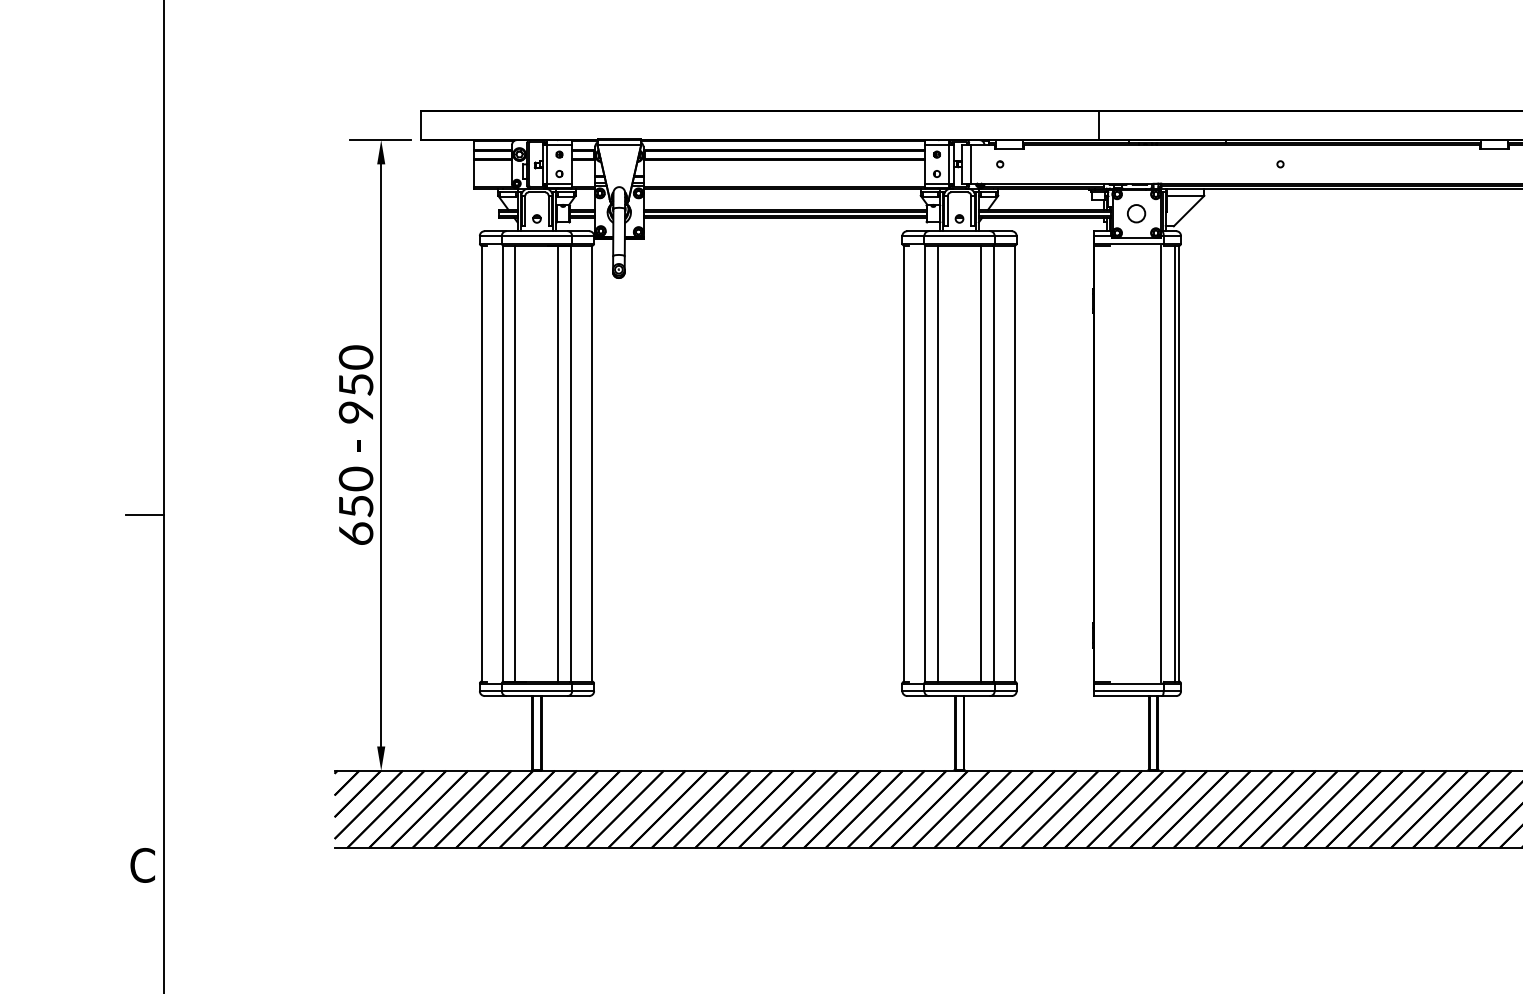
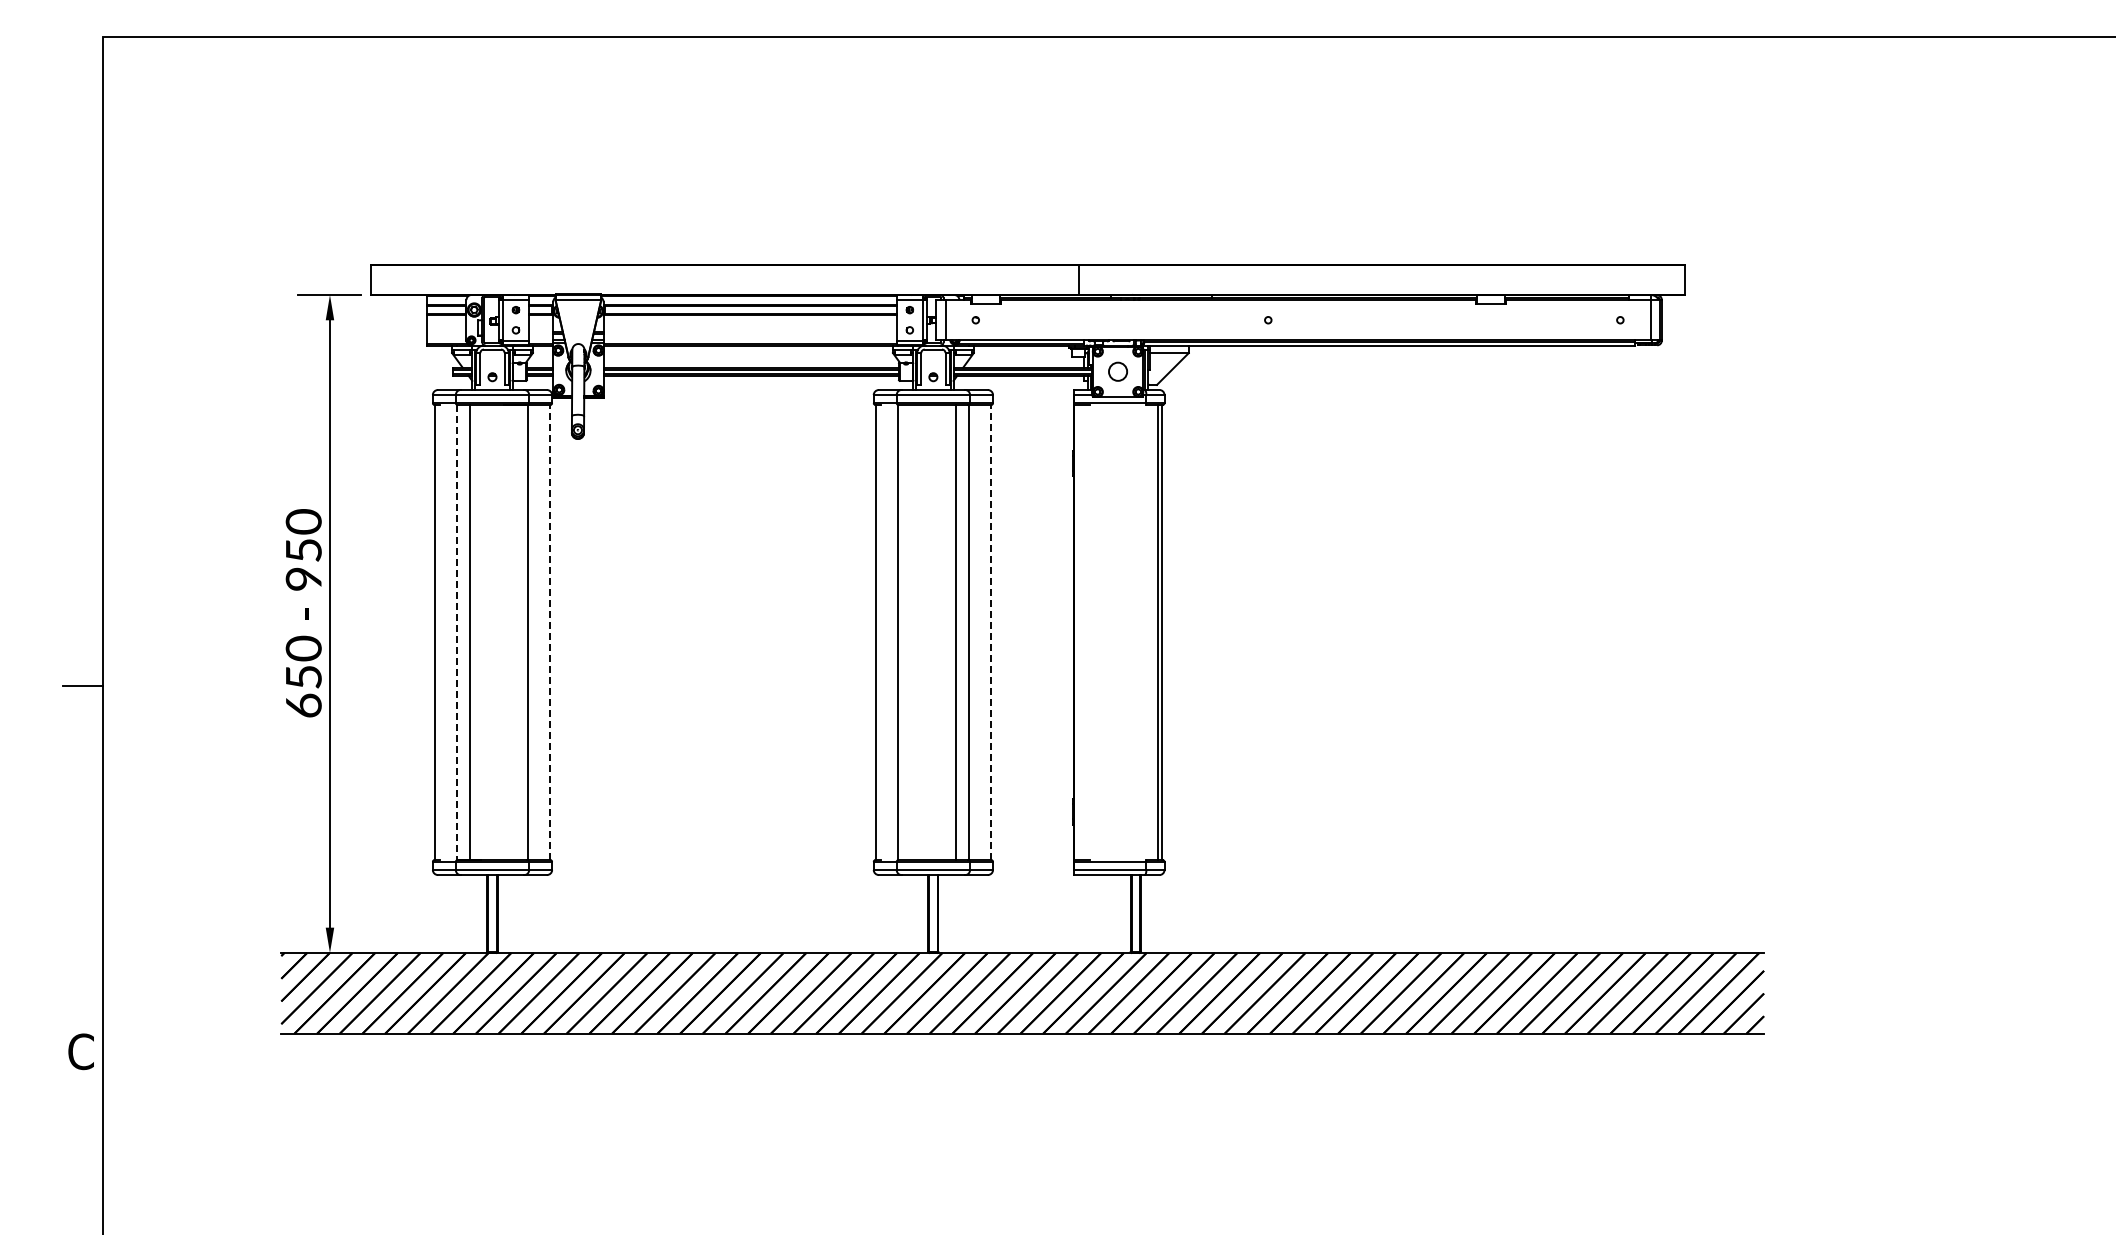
line: (558, 463) -> (514, 632), removed
line: (592, 463) -> (550, 632), solid -> dashed
line: (937, 463) -> (910, 632), removed
line: (1014, 463) -> (990, 632), solid -> dashed
line: (1160, 463) -> (1143, 632), removed
line: (502, 464) -> (456, 633), solid -> dashed

